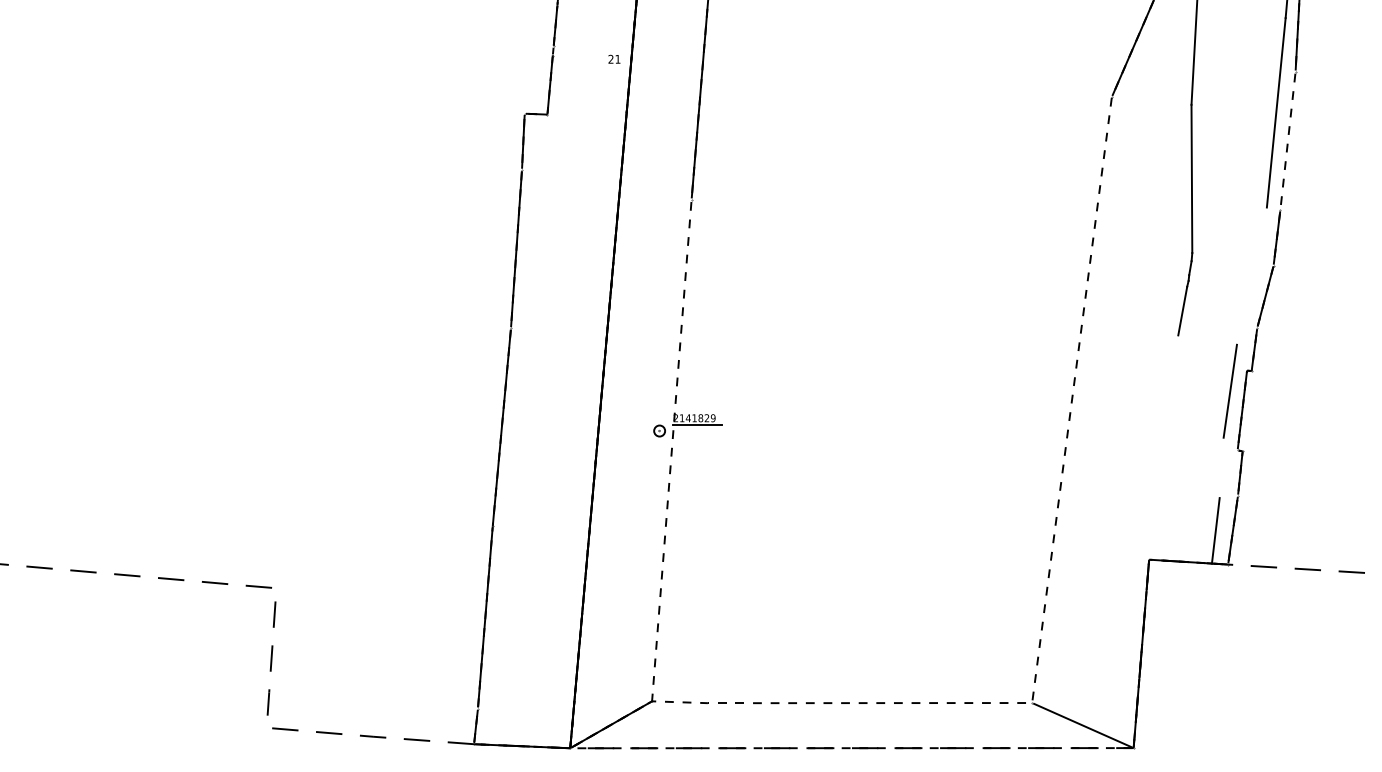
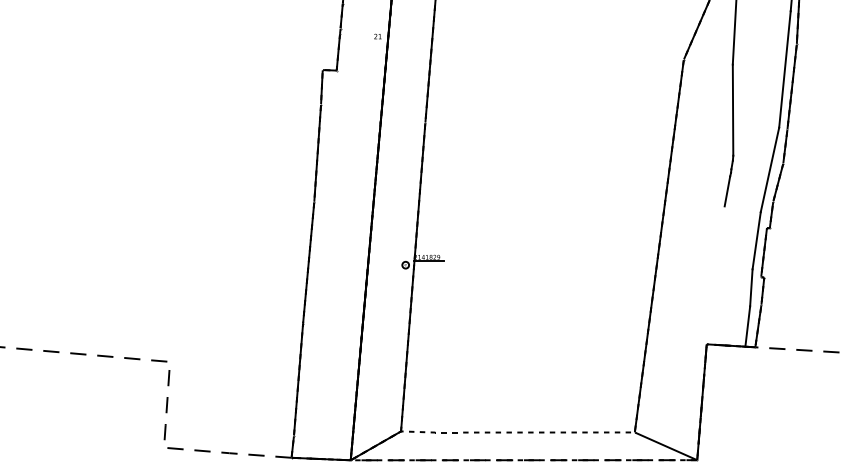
line: (1286, 140) -> (791, 86), added
line: (1251, 275) -> (769, 169), added
line: (1072, 400) -> (659, 246), added
line: (672, 451) -> (413, 277), added
line: (1221, 467) -> (751, 287), added

